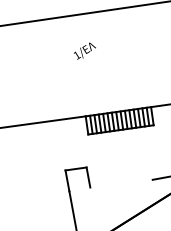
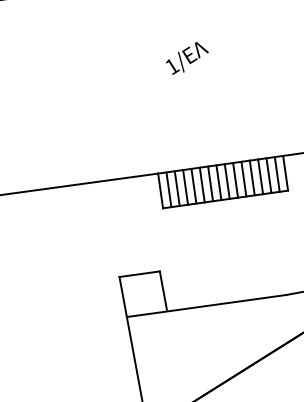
text: (84, 50) -> (186, 57), moved
line: (110, 185) -> (205, 305), added

